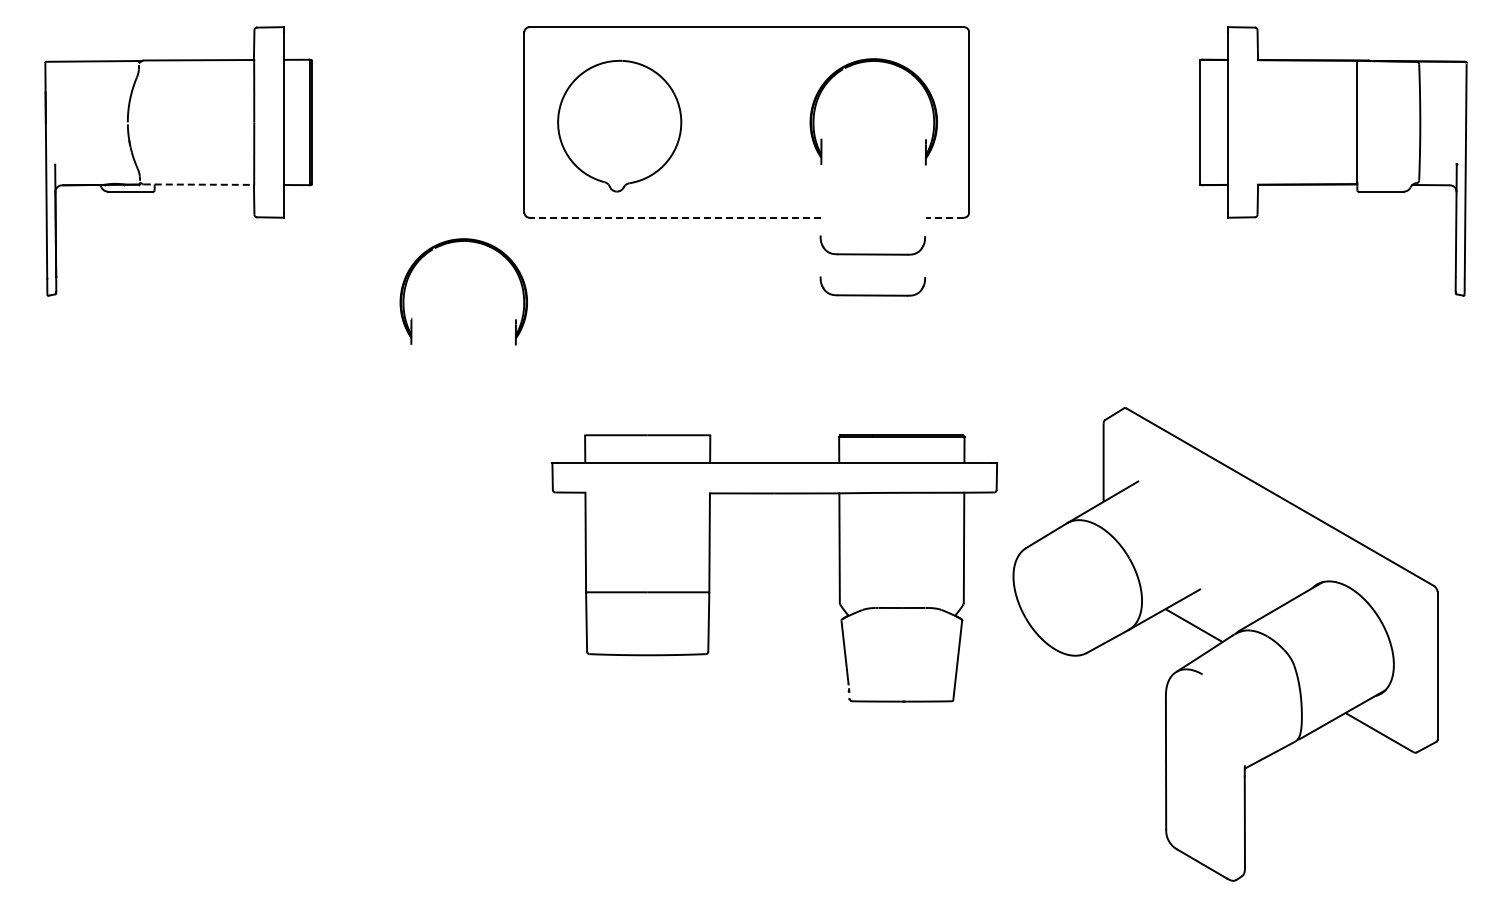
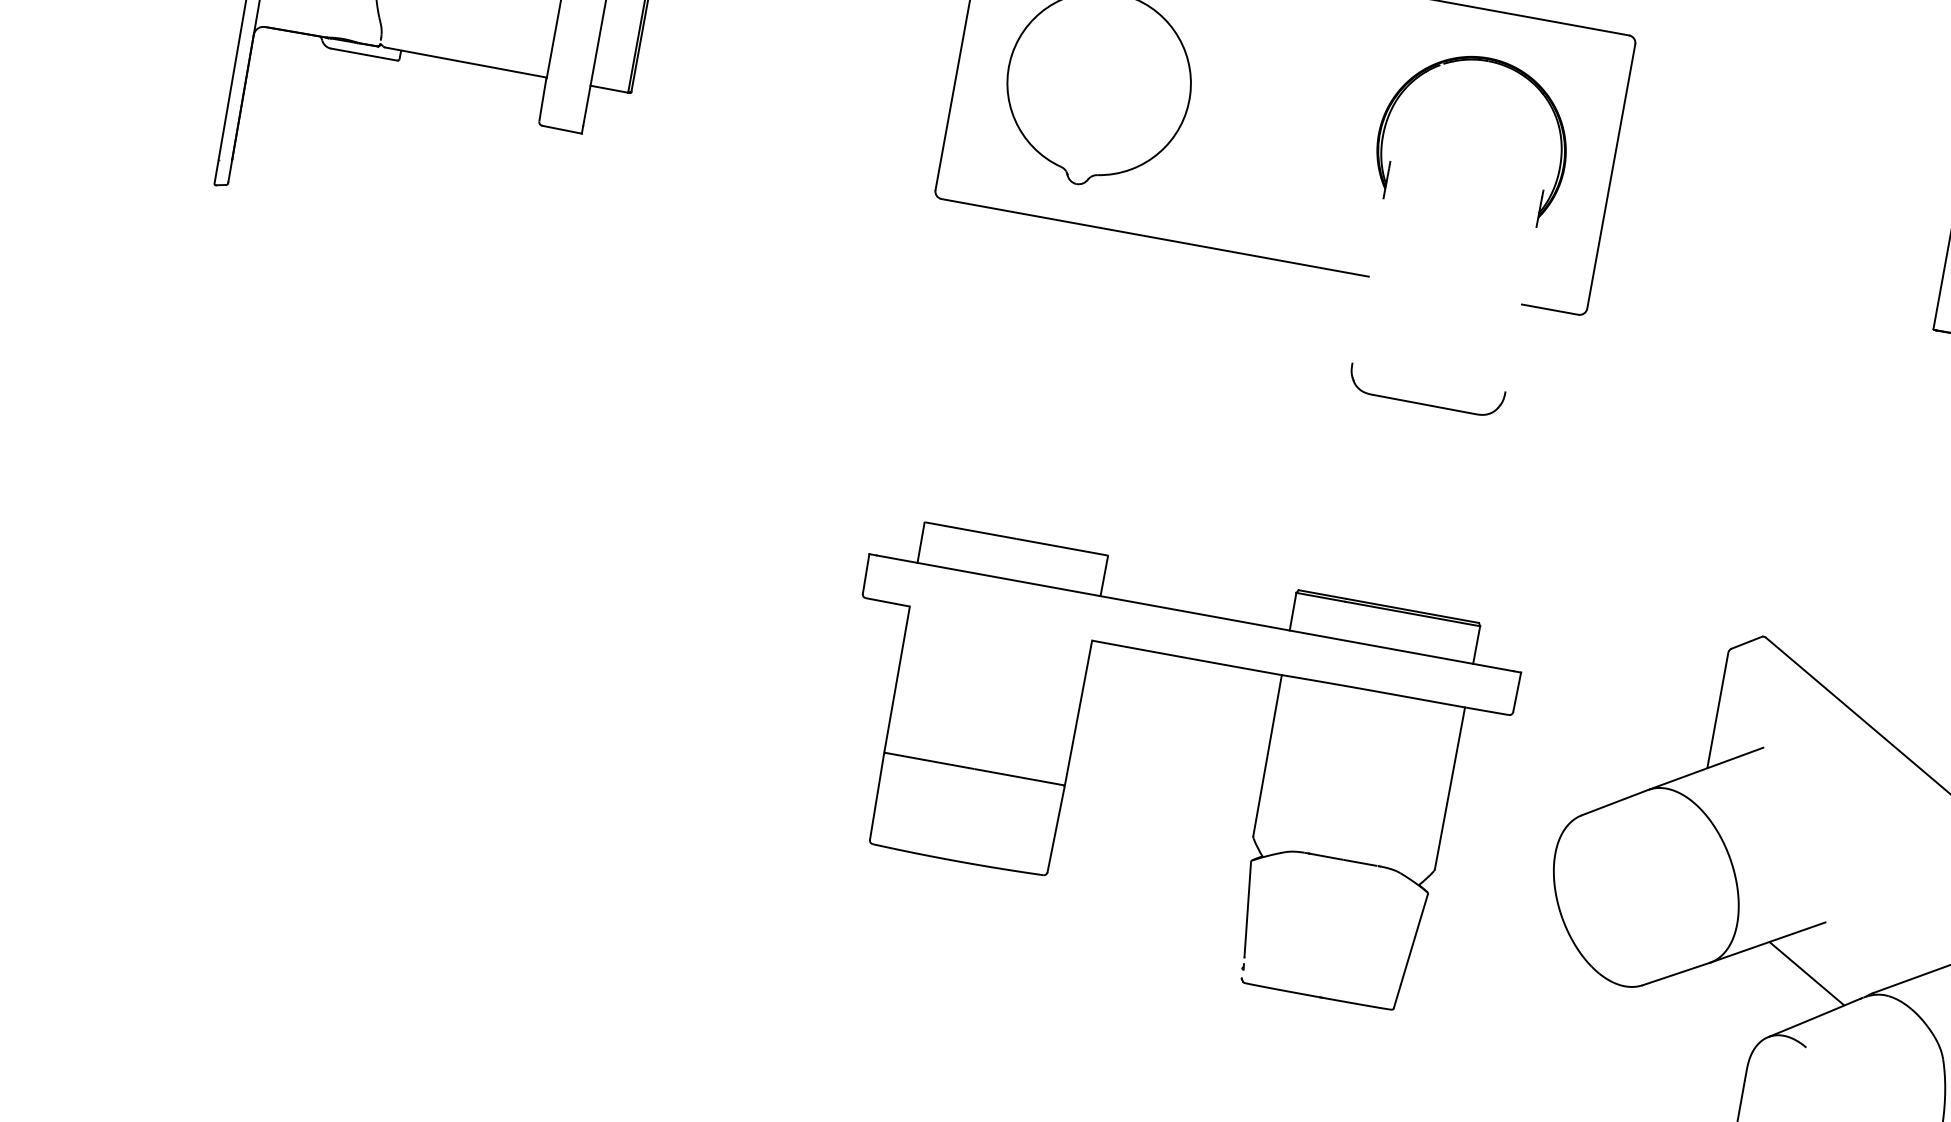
line: (199, 184) -> (466, 62), dashed -> solid
line: (675, 217) -> (1155, 237), dashed -> solid
line: (944, 217) -> (1549, 309), dashed -> solid
part: (459, 242) -> (832, 216), removed
part: (872, 253) -> (1434, 342), removed
part: (710, 568) -> (1072, 750), moved

